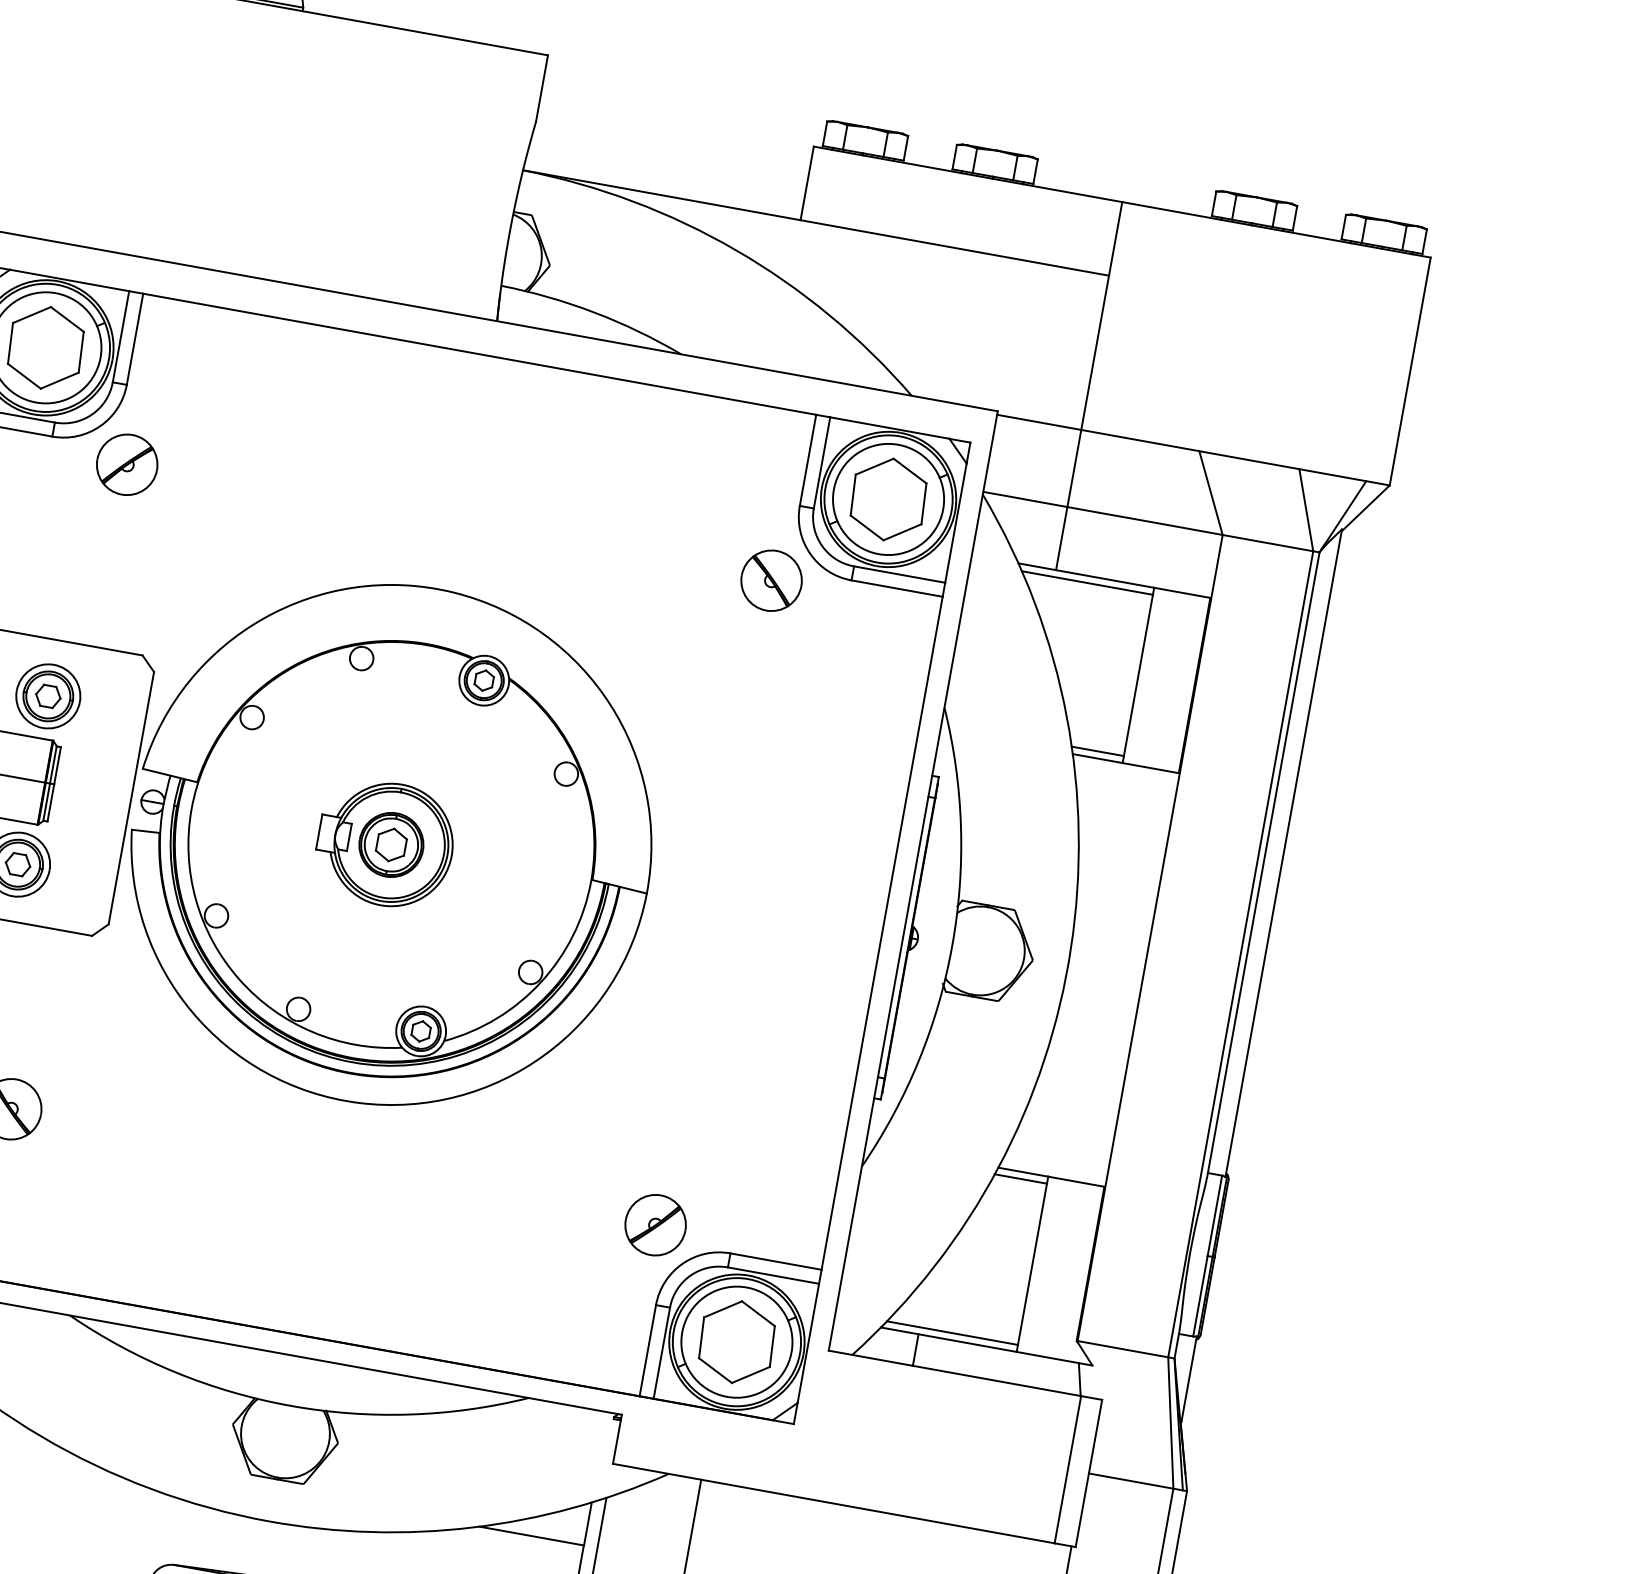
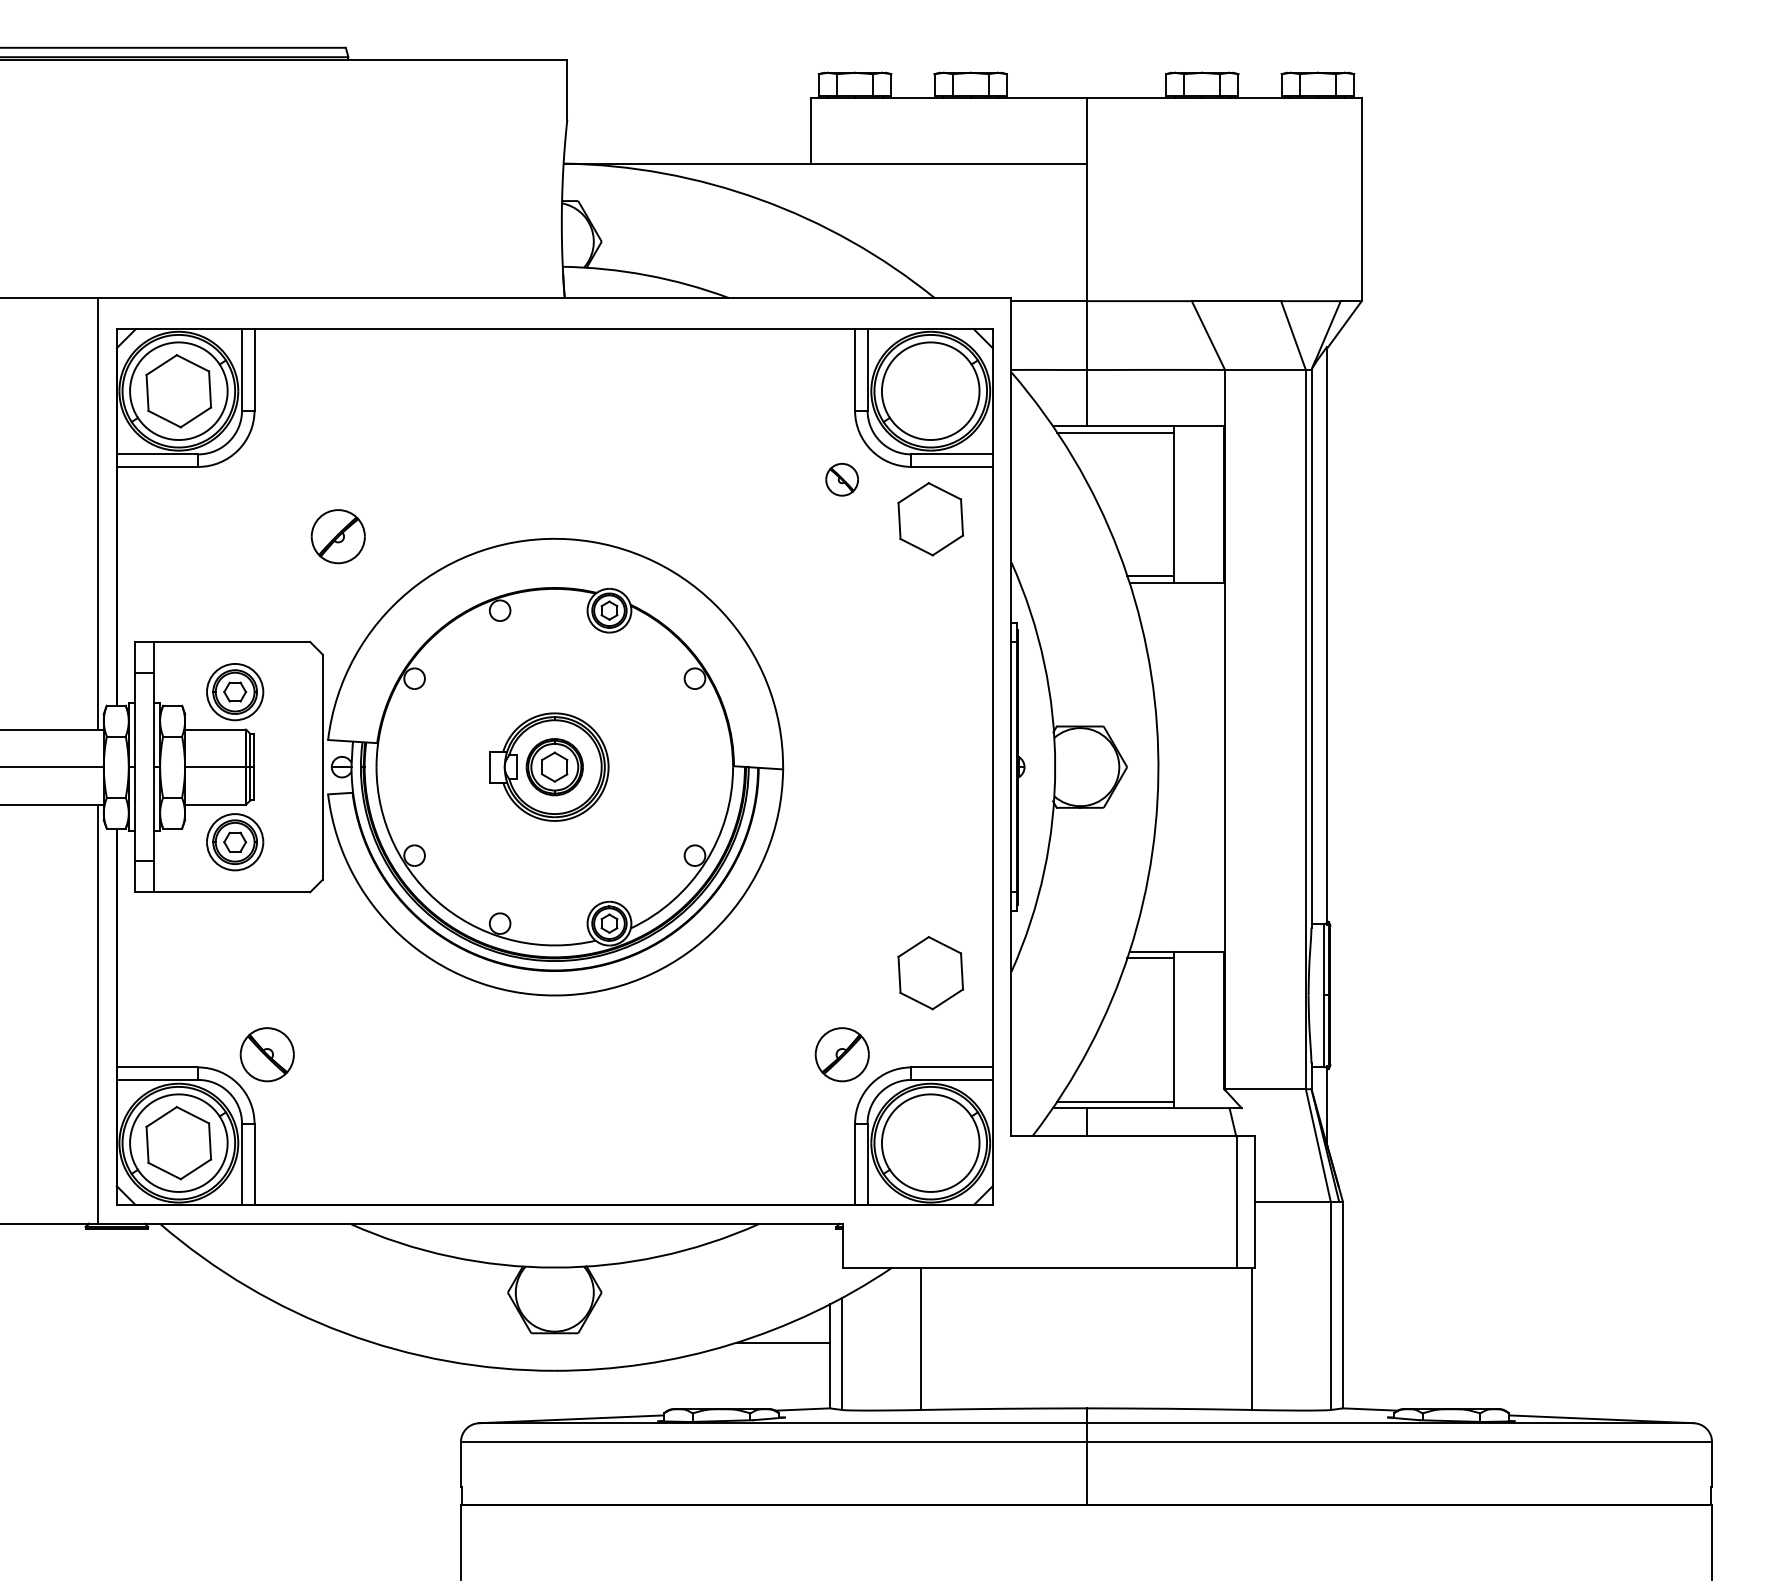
part: (126, 464) -> (337, 536), moved
part: (888, 499) -> (930, 519), moved
part: (770, 580) -> (841, 479), size x0.6
part: (736, 1342) -> (930, 973), moved

